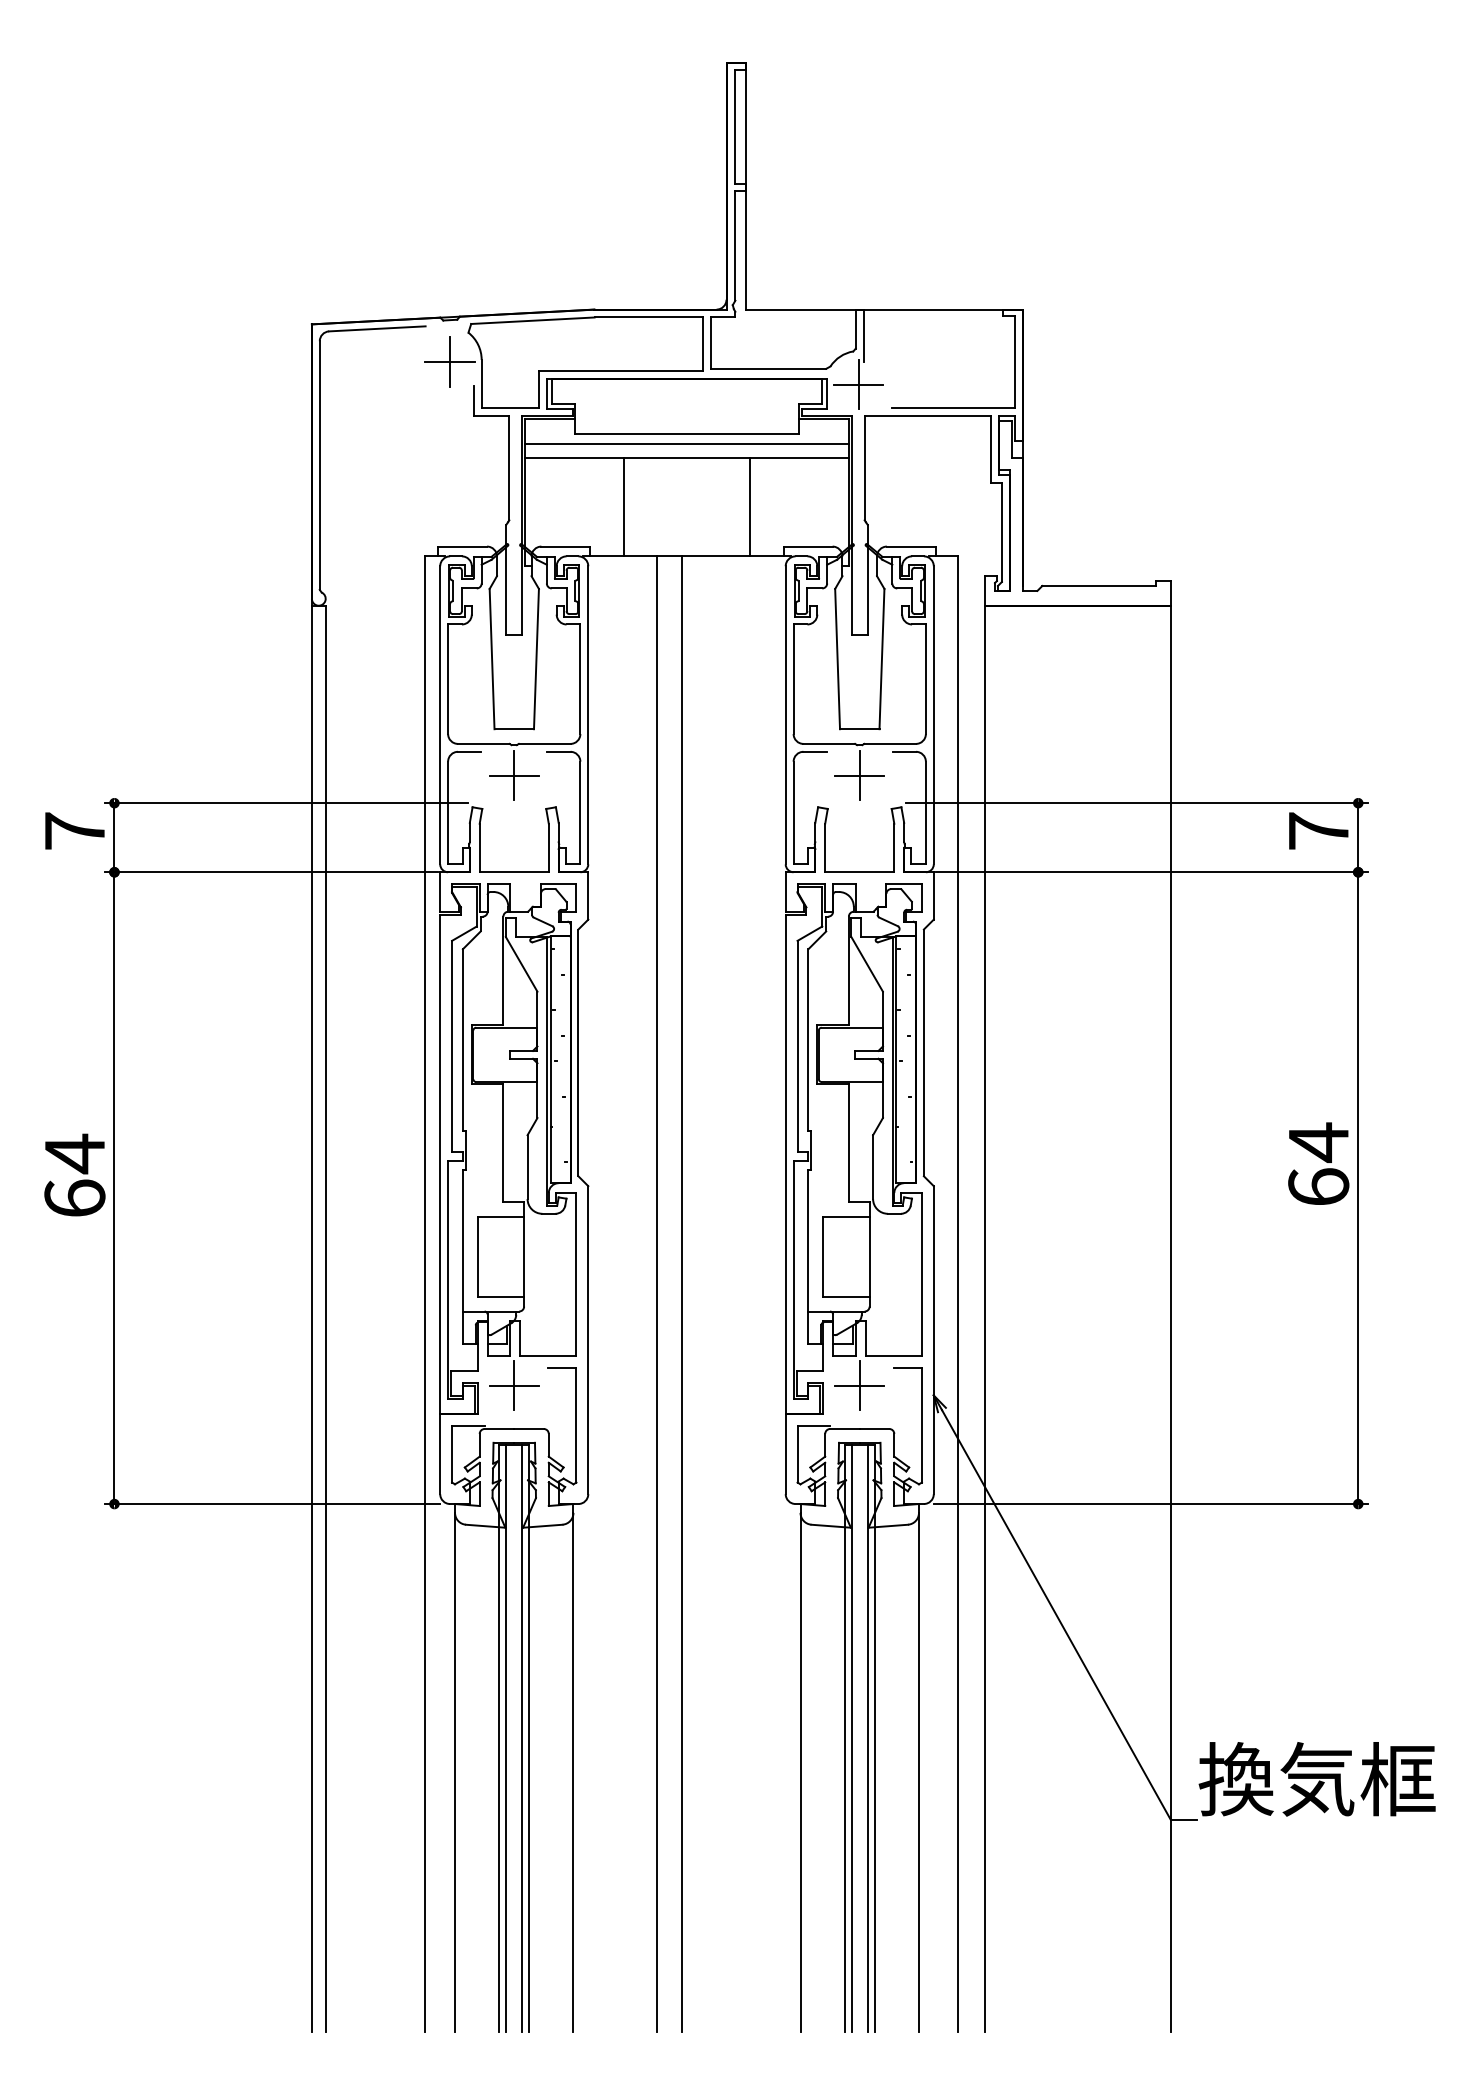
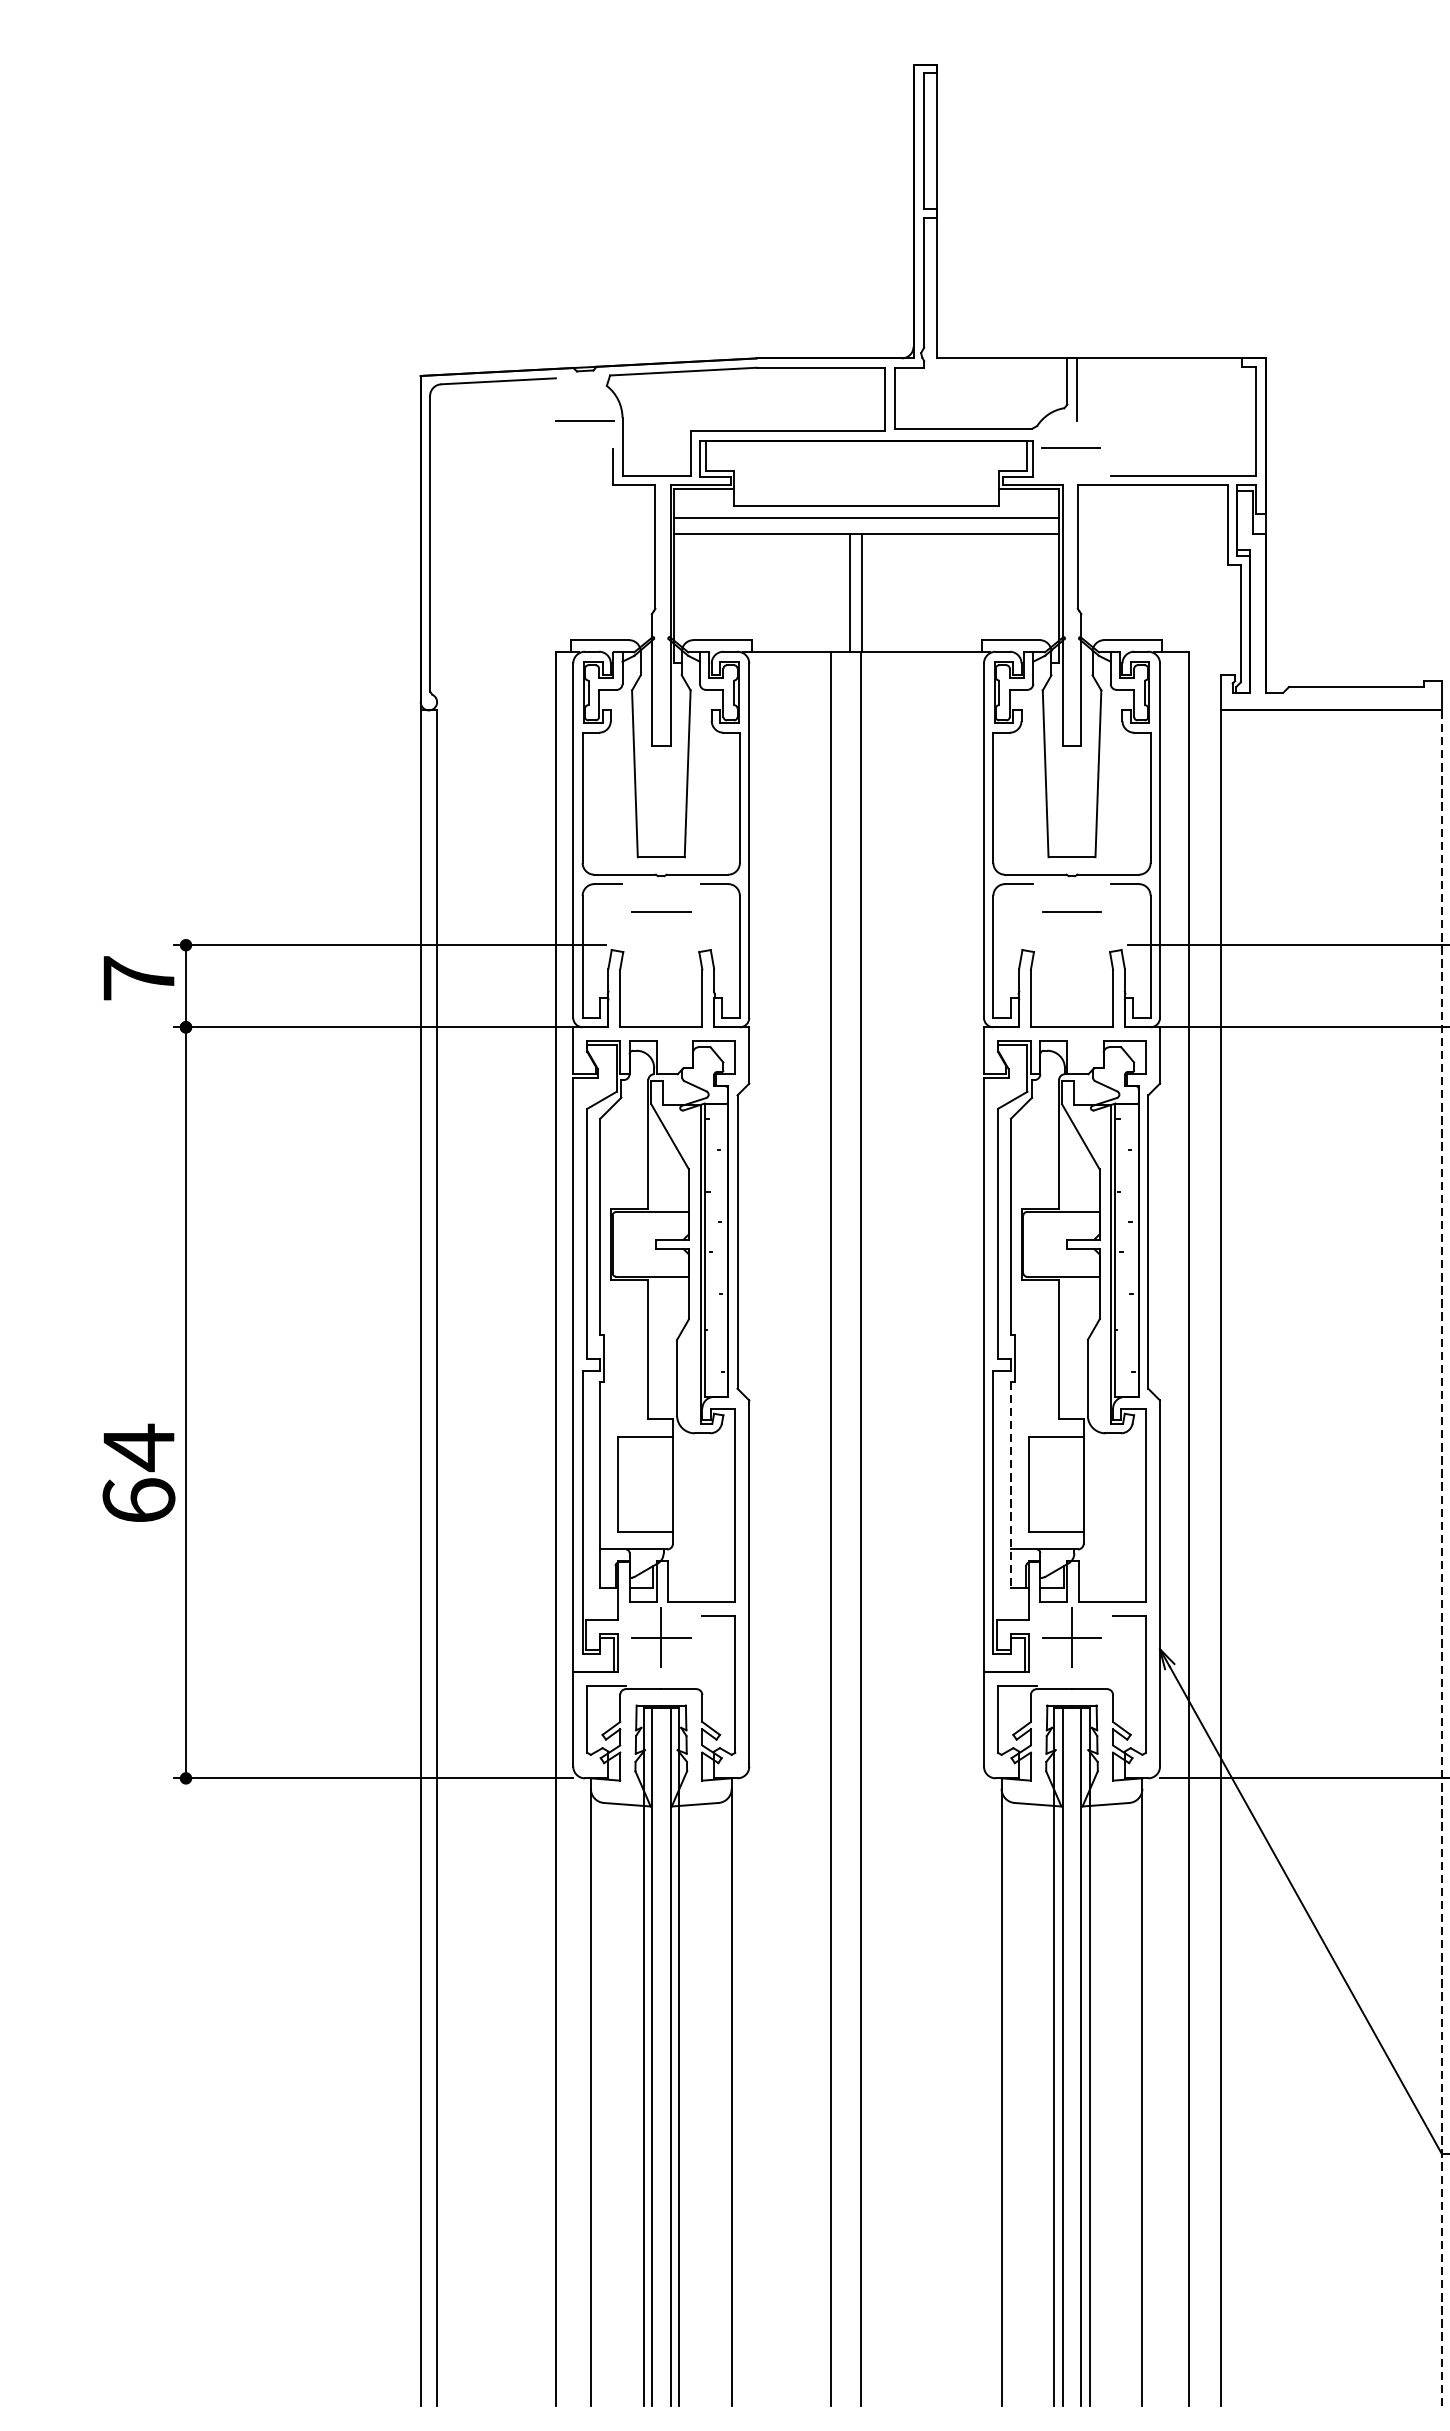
line: (450, 361) -> (585, 420), removed
line: (858, 384) -> (1070, 447), removed
line: (623, 506) -> (861, 592), moved
line: (750, 506) -> (850, 592), moved
line: (514, 775) -> (661, 912), removed
line: (859, 775) -> (1071, 912), removed
text: (74, 1174) -> (138, 1472), moved
line: (808, 1257) -> (1011, 1485), solid -> dashed
line: (1170, 1318) -> (1441, 1557), solid -> dashed

